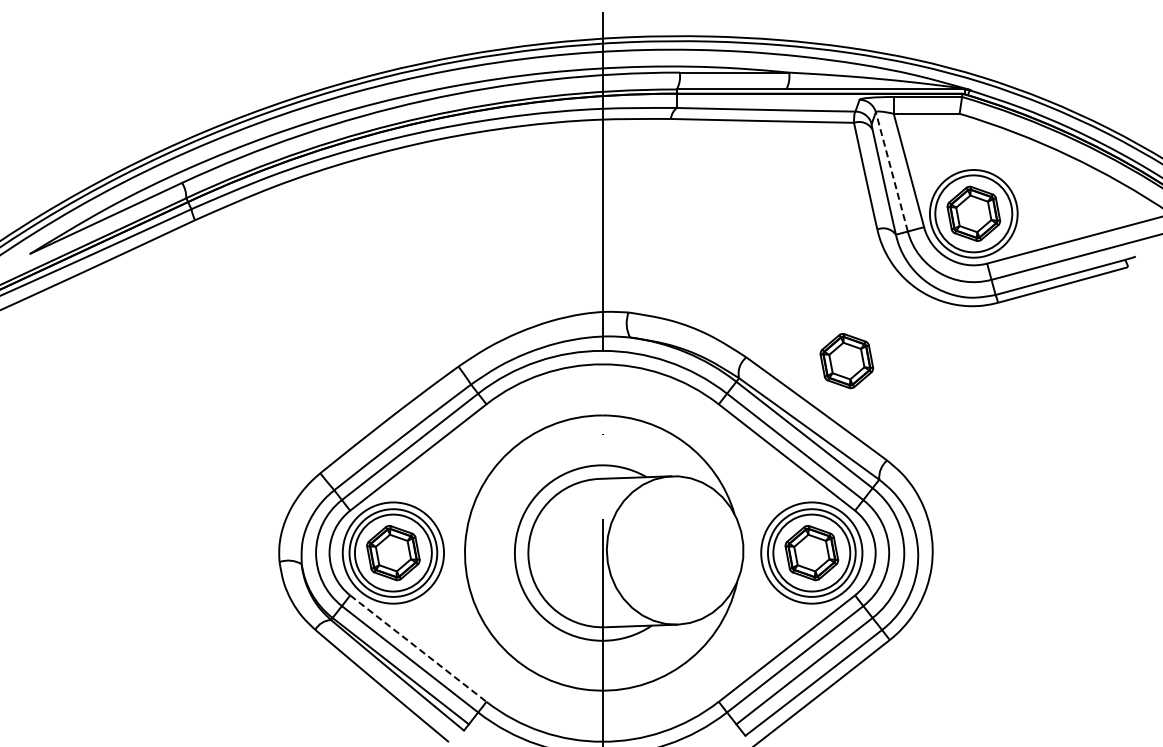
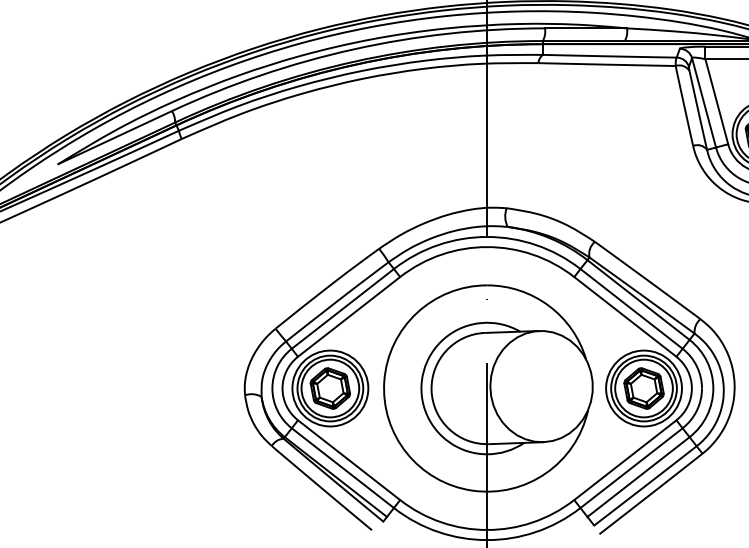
line: (891, 171) -> (703, 102), dashed -> solid
part: (846, 361) -> (670, 244), removed
line: (418, 648) -> (349, 460), dashed -> solid

